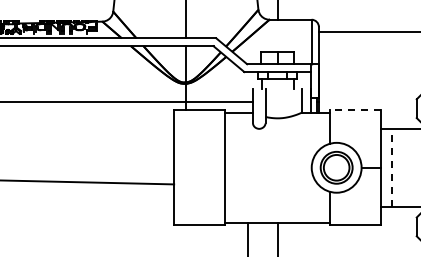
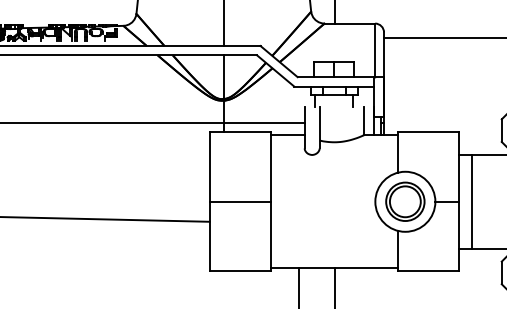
line: (355, 110) -> (428, 132), dashed -> solid
line: (199, 167) -> (240, 201), added
line: (391, 167) -> (471, 201), dashed -> solid

